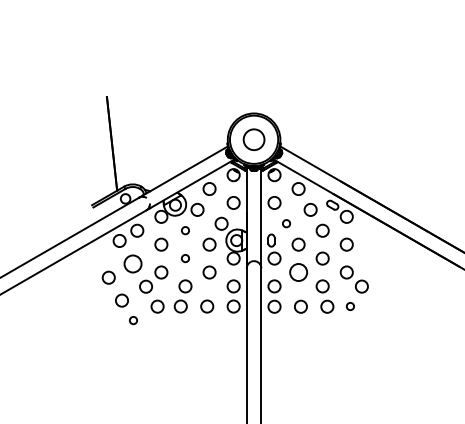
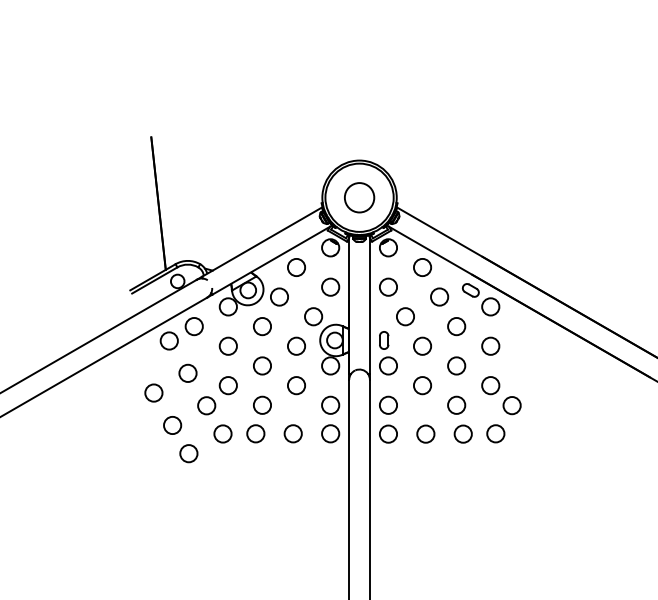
circle: (286, 223) -> (405, 316), size x1.67
circle: (185, 230) -> (262, 326), size x1.67
circle: (185, 258) -> (262, 365), size x1.67
circle: (132, 263) -> (187, 372), size x0.71
circle: (298, 272) -> (422, 385), size x0.71
circle: (350, 306) -> (496, 433), size x1.67
circle: (133, 320) -> (188, 453), size x1.67

